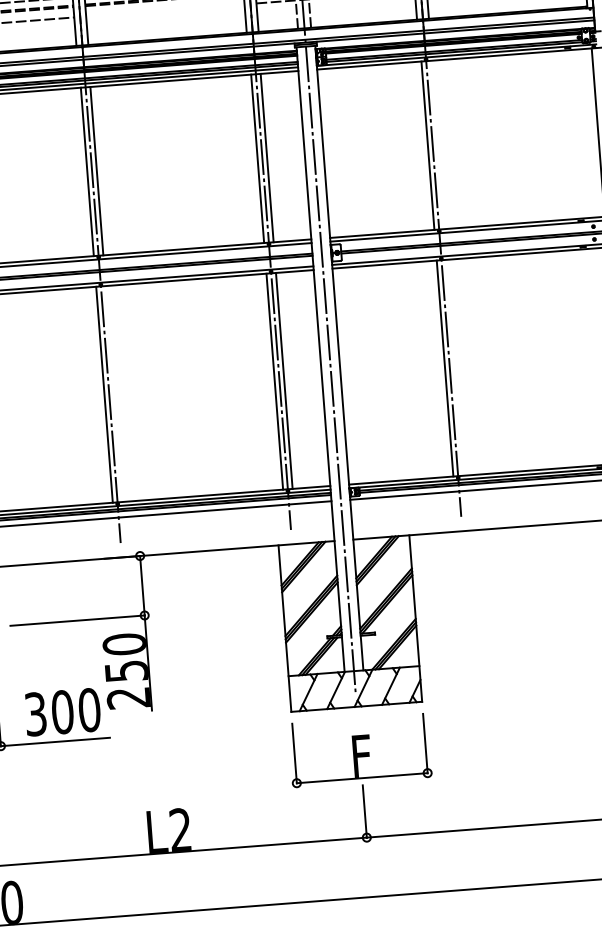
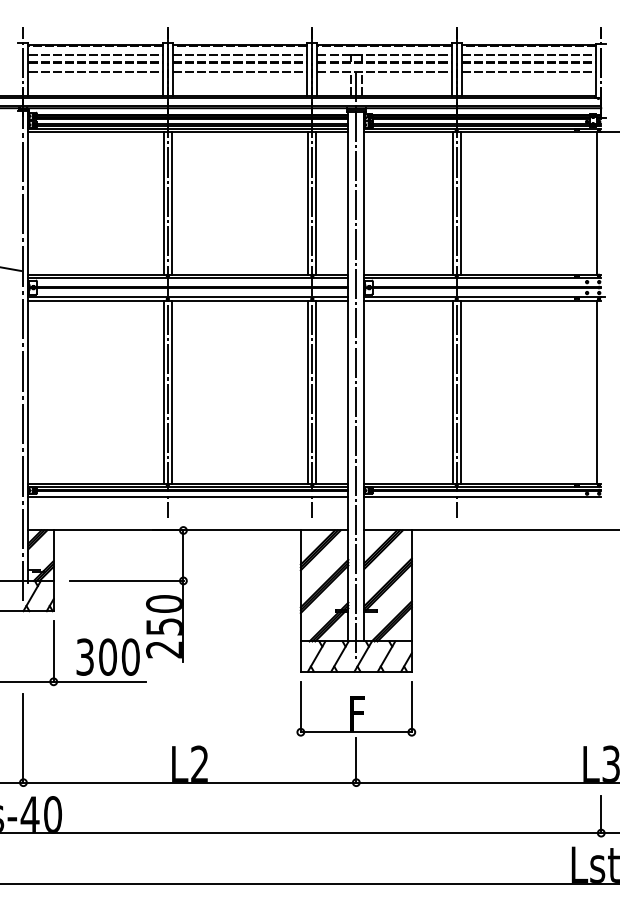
line: (164, 11) -> (239, 72), added
line: (436, 144) -> (460, 202), added
line: (454, 367) -> (460, 391), added
line: (113, 393) -> (171, 391), added

